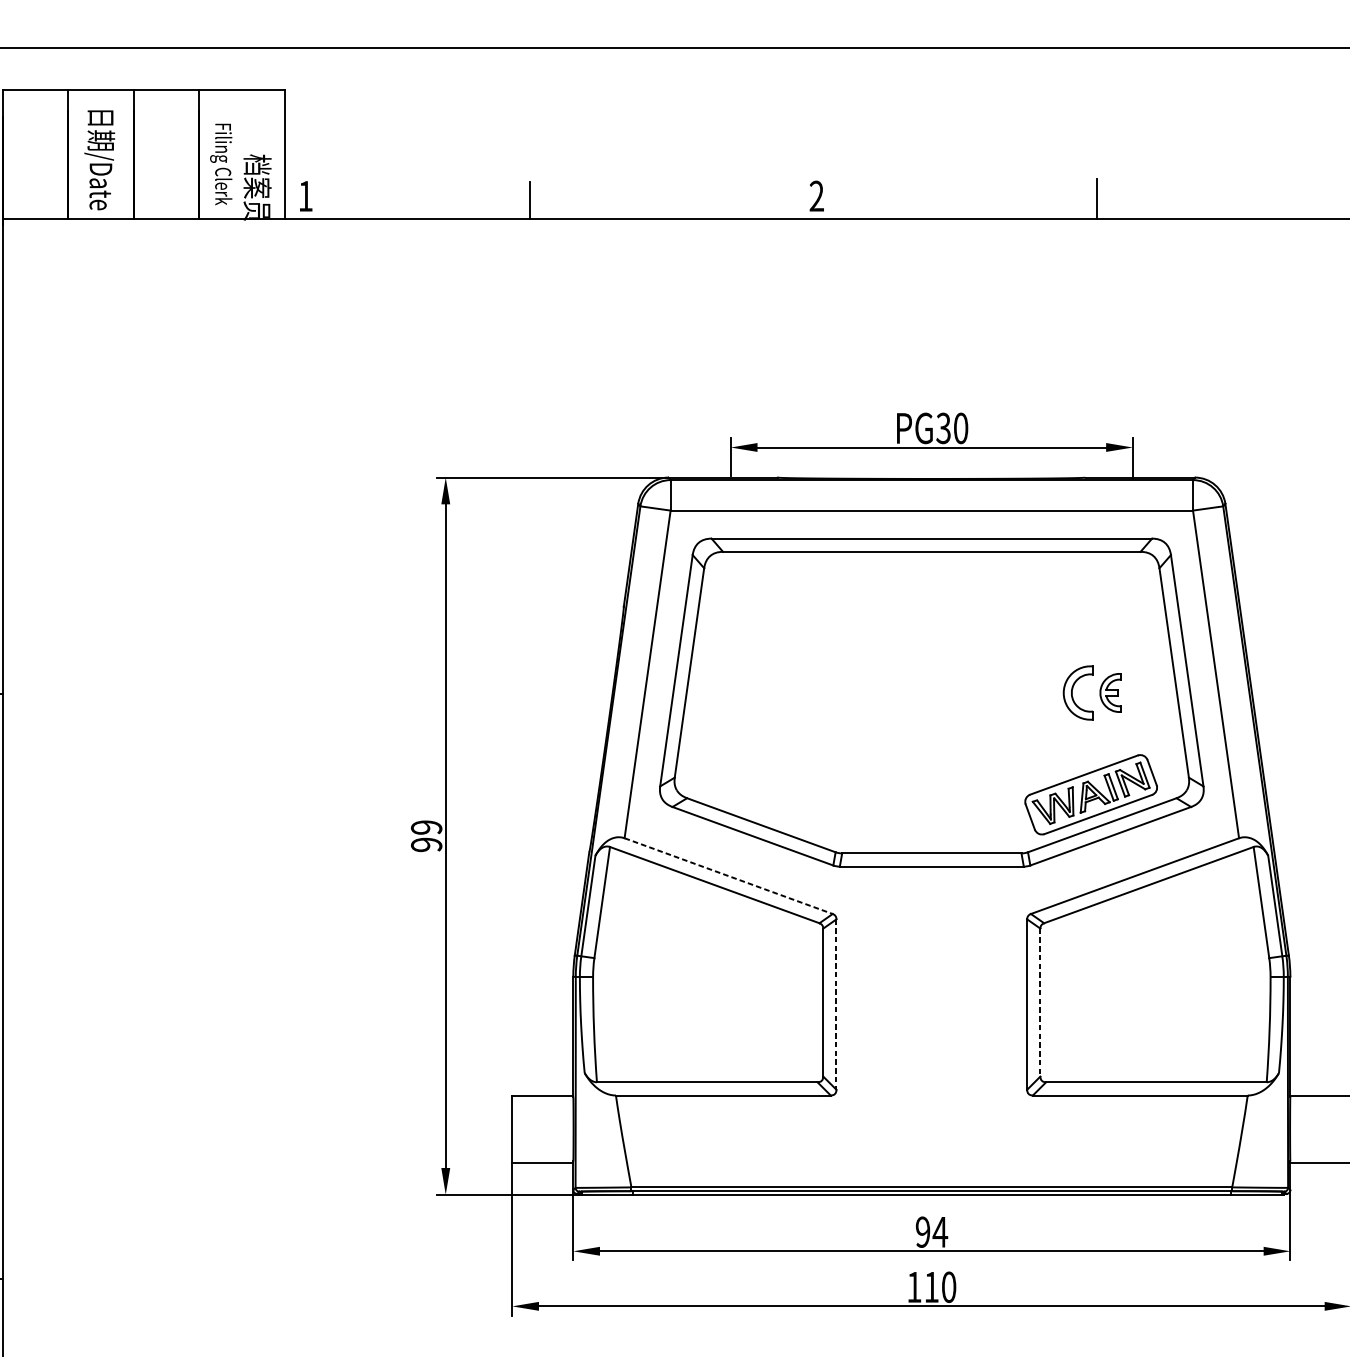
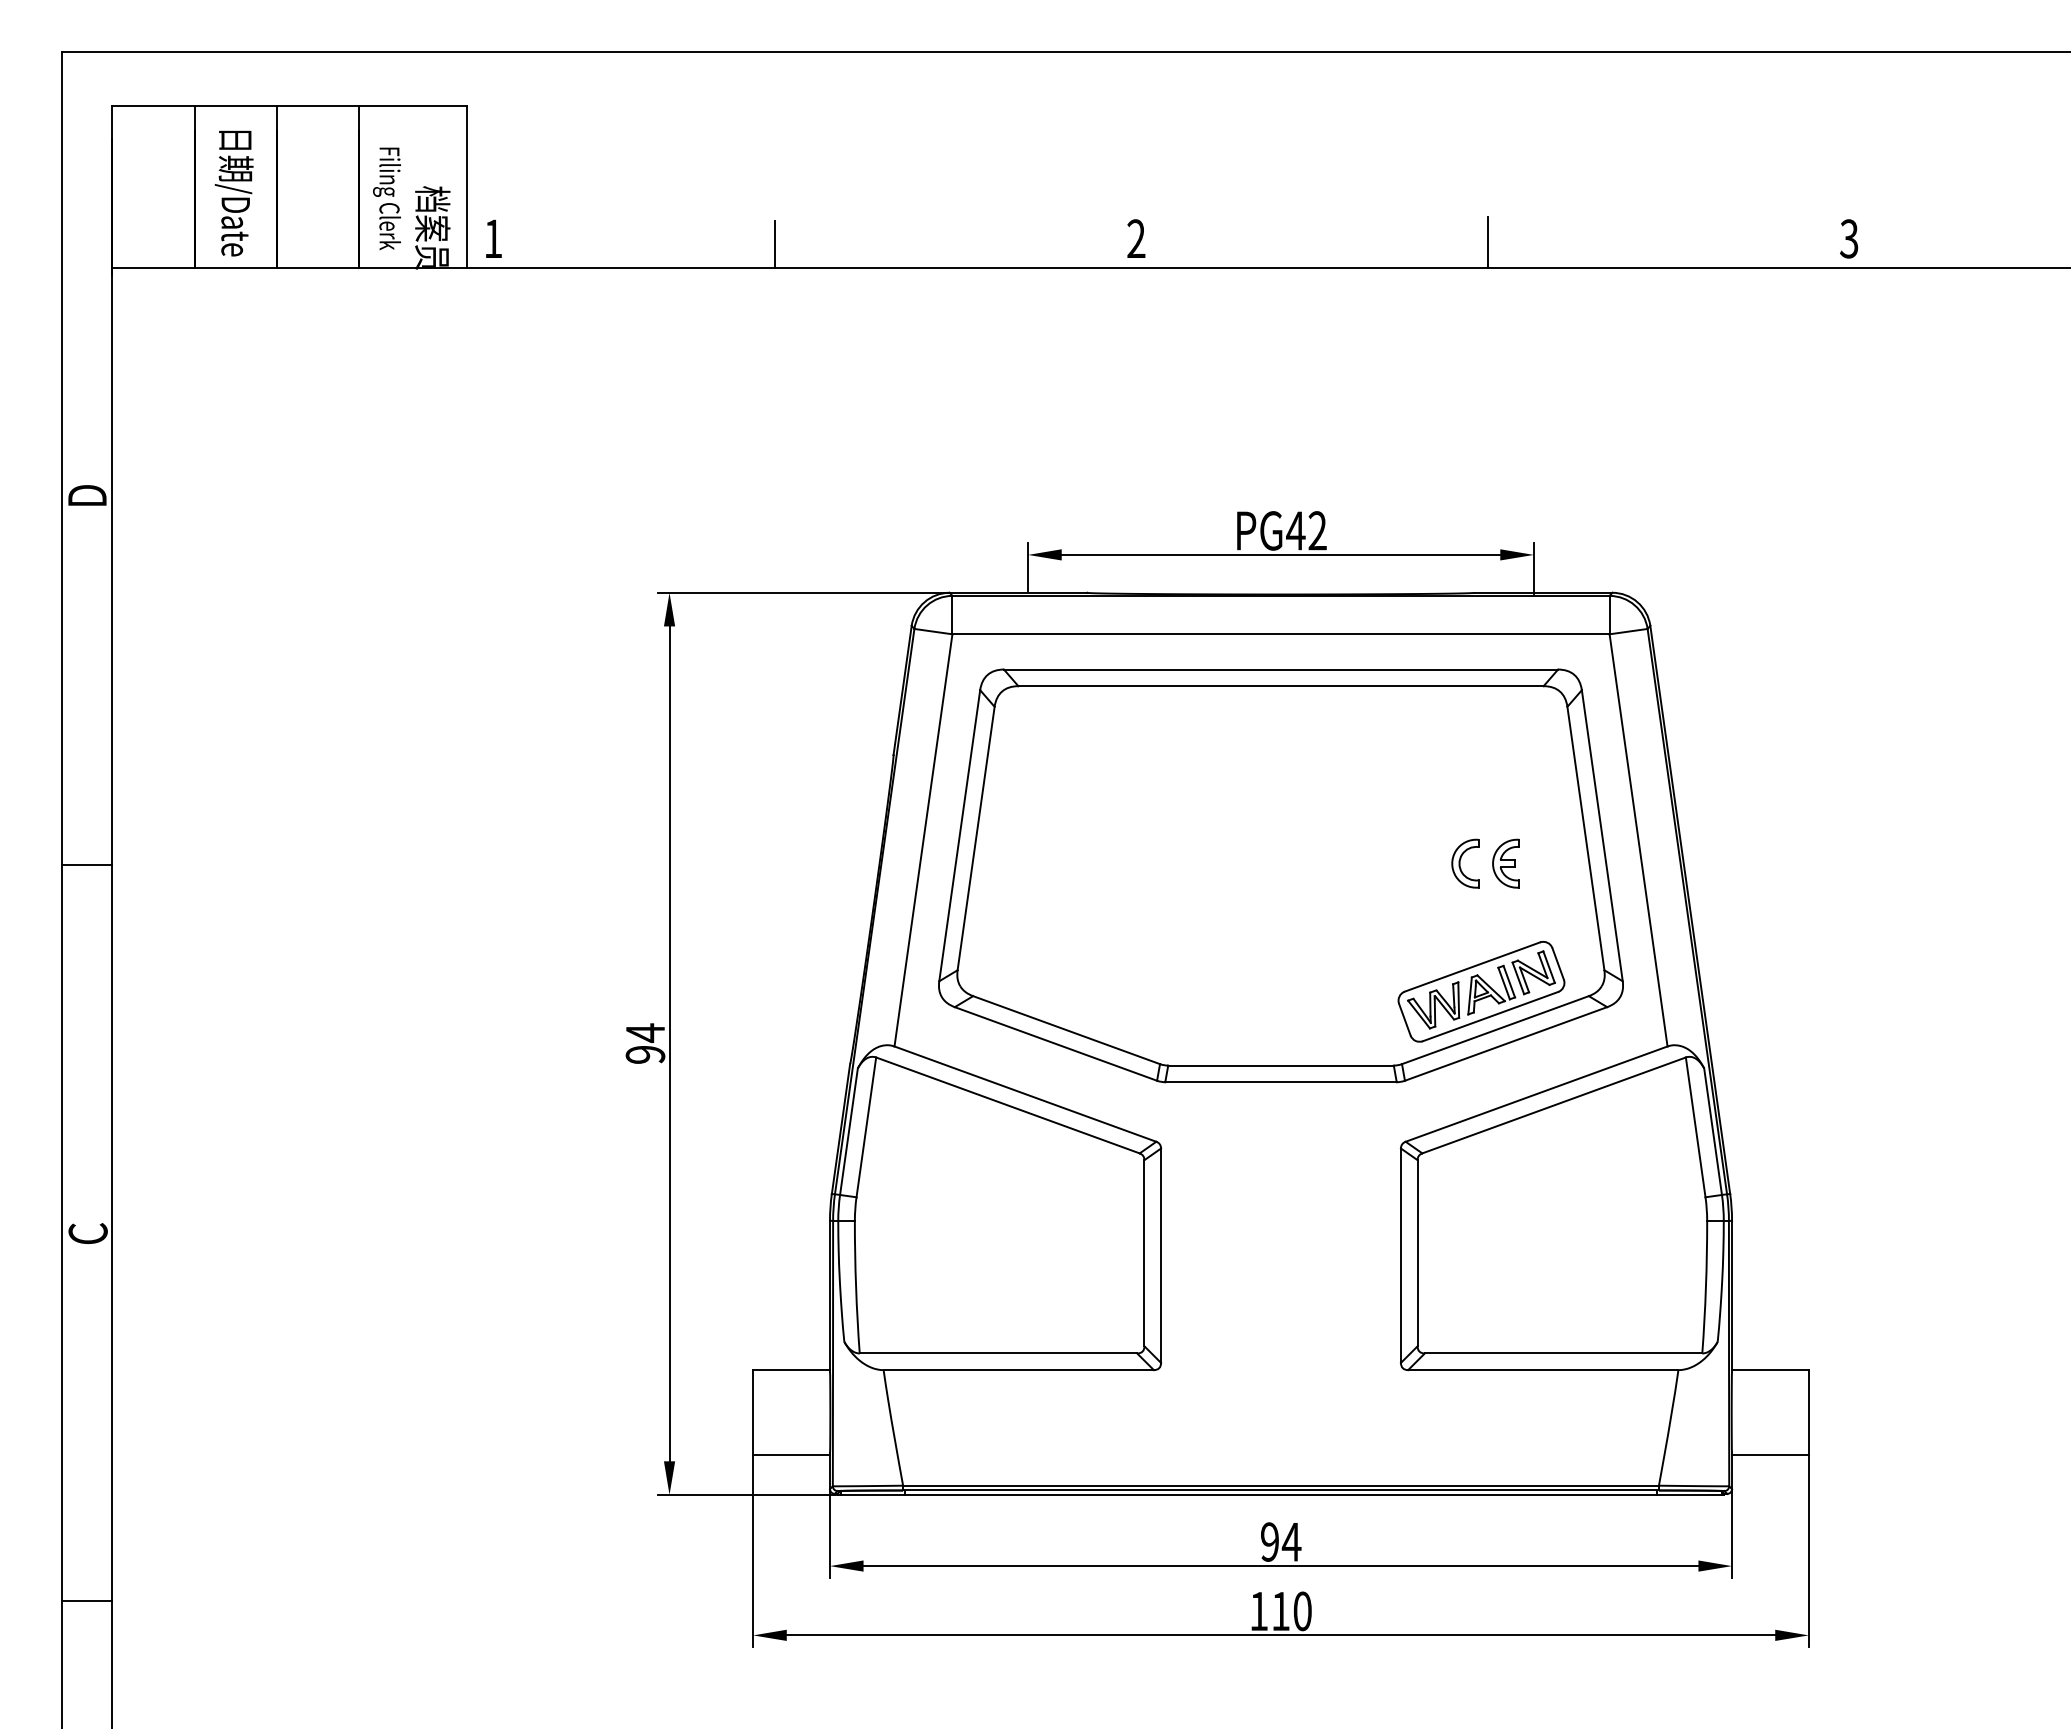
text: (952, 428) -> (1306, 530), PG30 -> PG42
part: (1078, 692) -> (1465, 863), size x0.71
text: (426, 827) -> (645, 1032), 99 -> 94
line: (728, 876) -> (1025, 1094), dashed -> solid
line: (1040, 1002) -> (1417, 1253), dashed -> solid
line: (836, 1005) -> (1161, 1256), dashed -> solid

